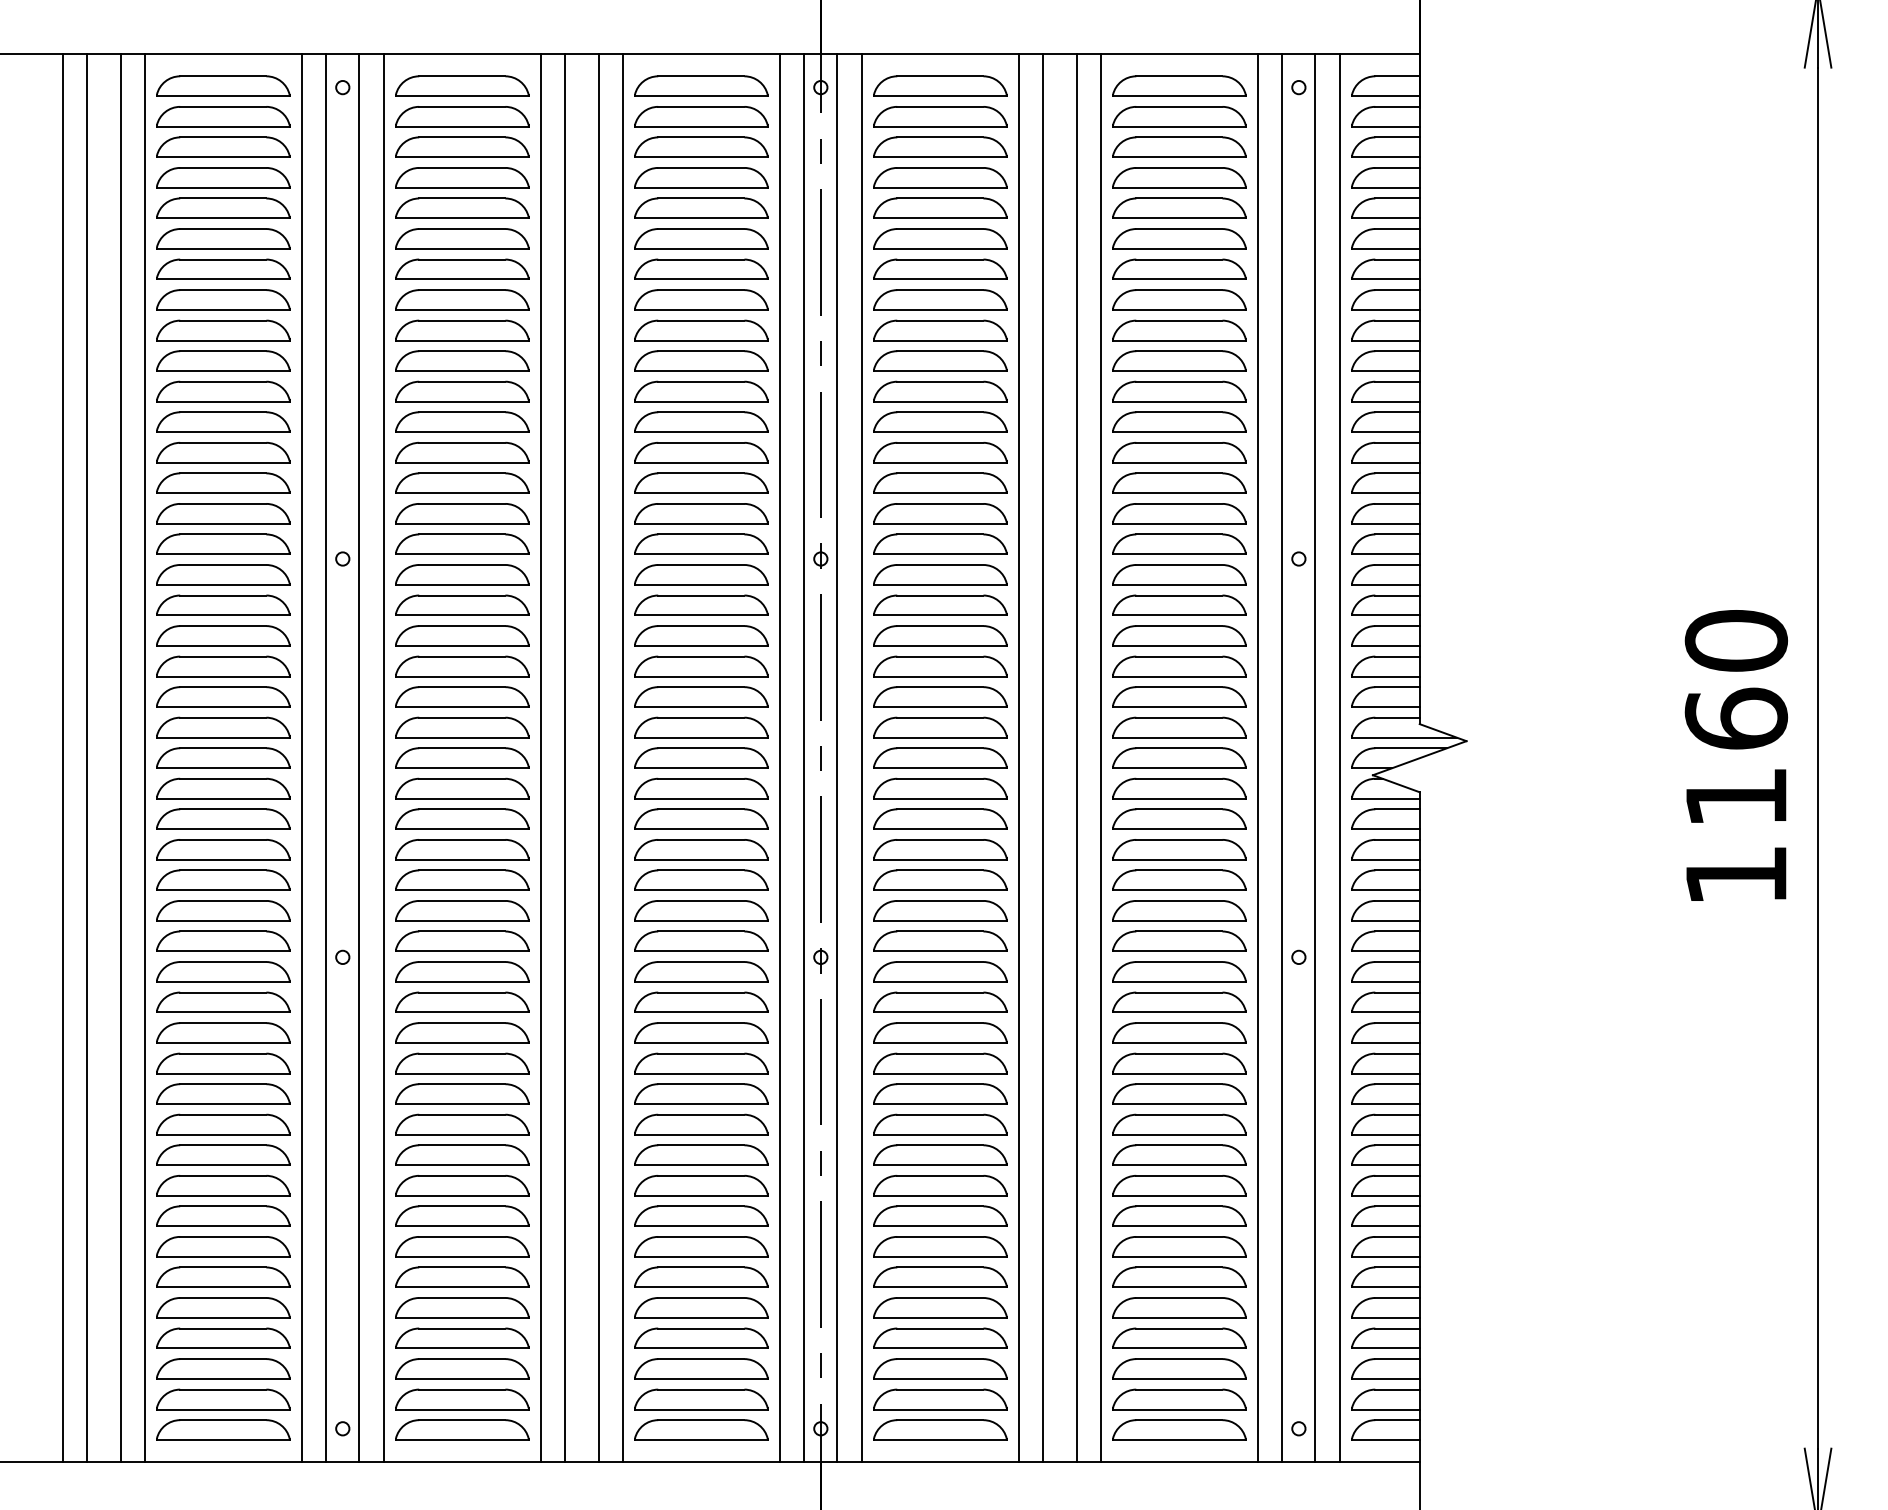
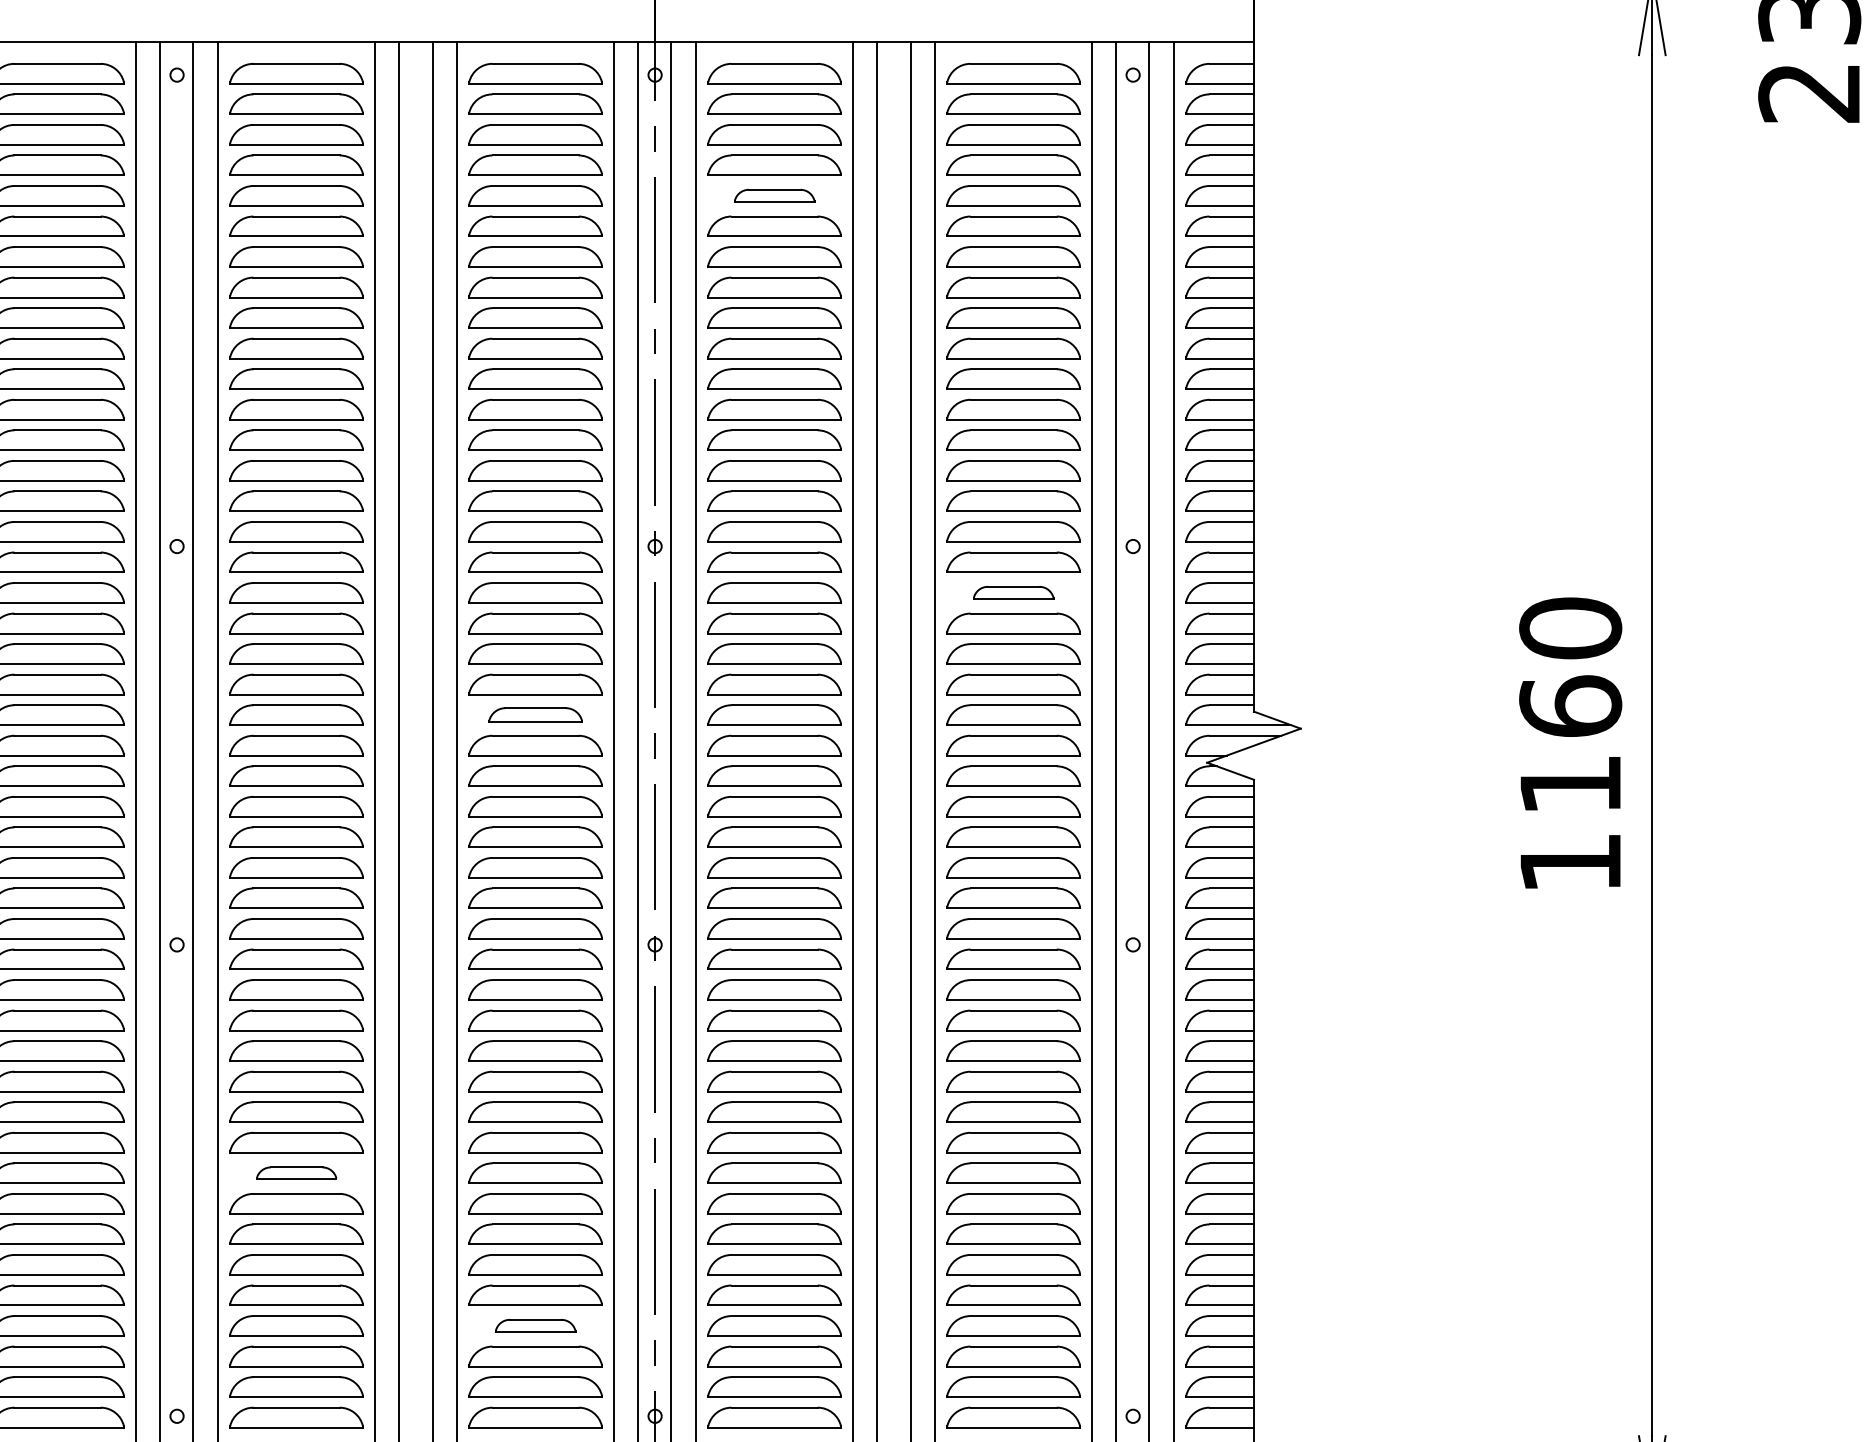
part: (940, 207) -> (774, 195), size x0.6
part: (1179, 604) -> (1013, 592), size x0.6
part: (701, 727) -> (535, 715), size x0.7
part: (462, 1185) -> (296, 1173), size x0.6
part: (701, 1337) -> (535, 1325), size x0.6

